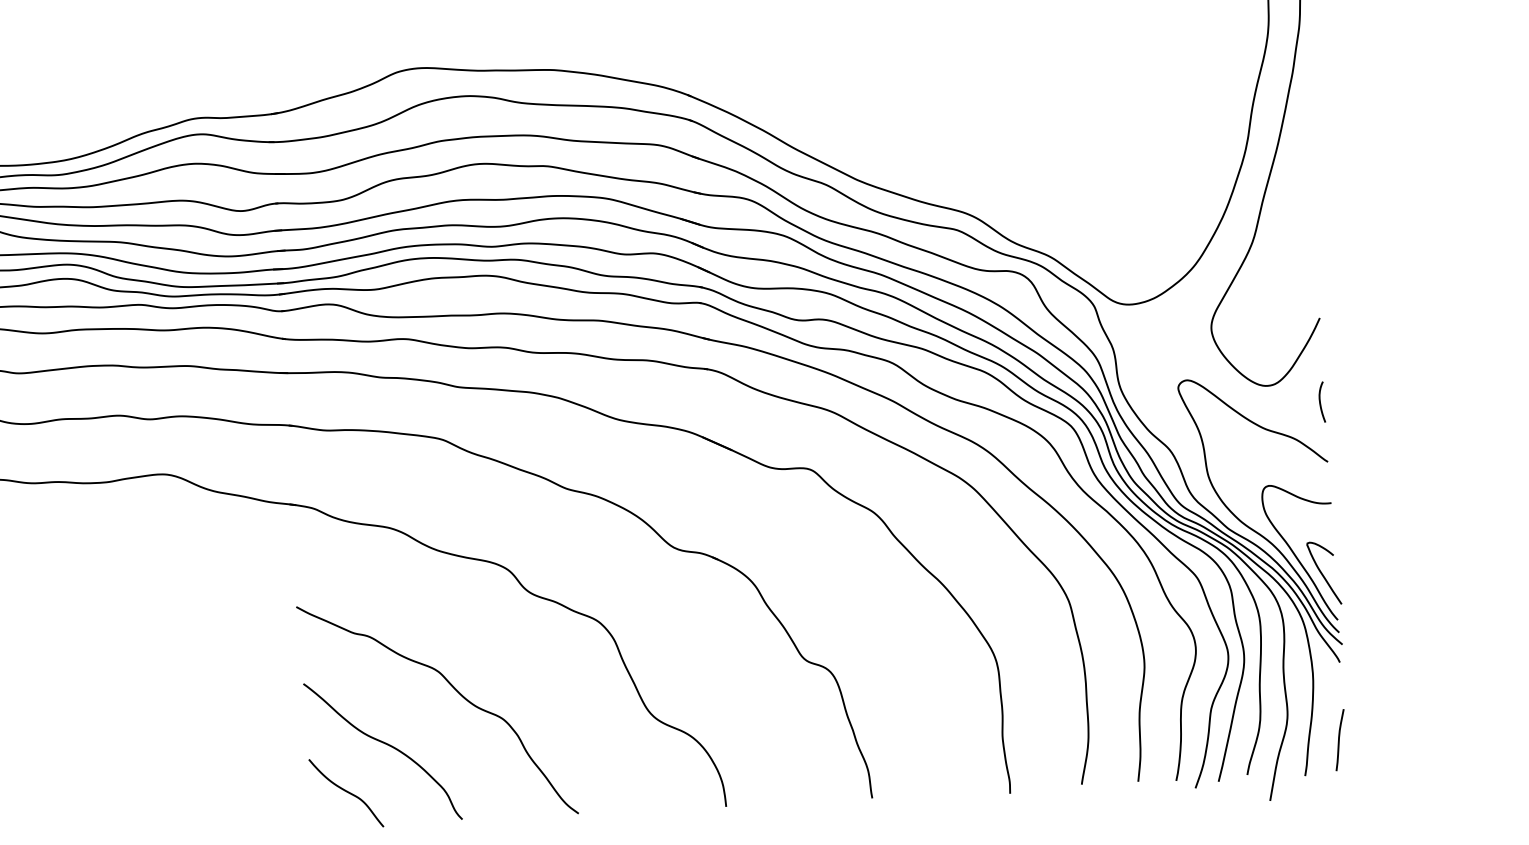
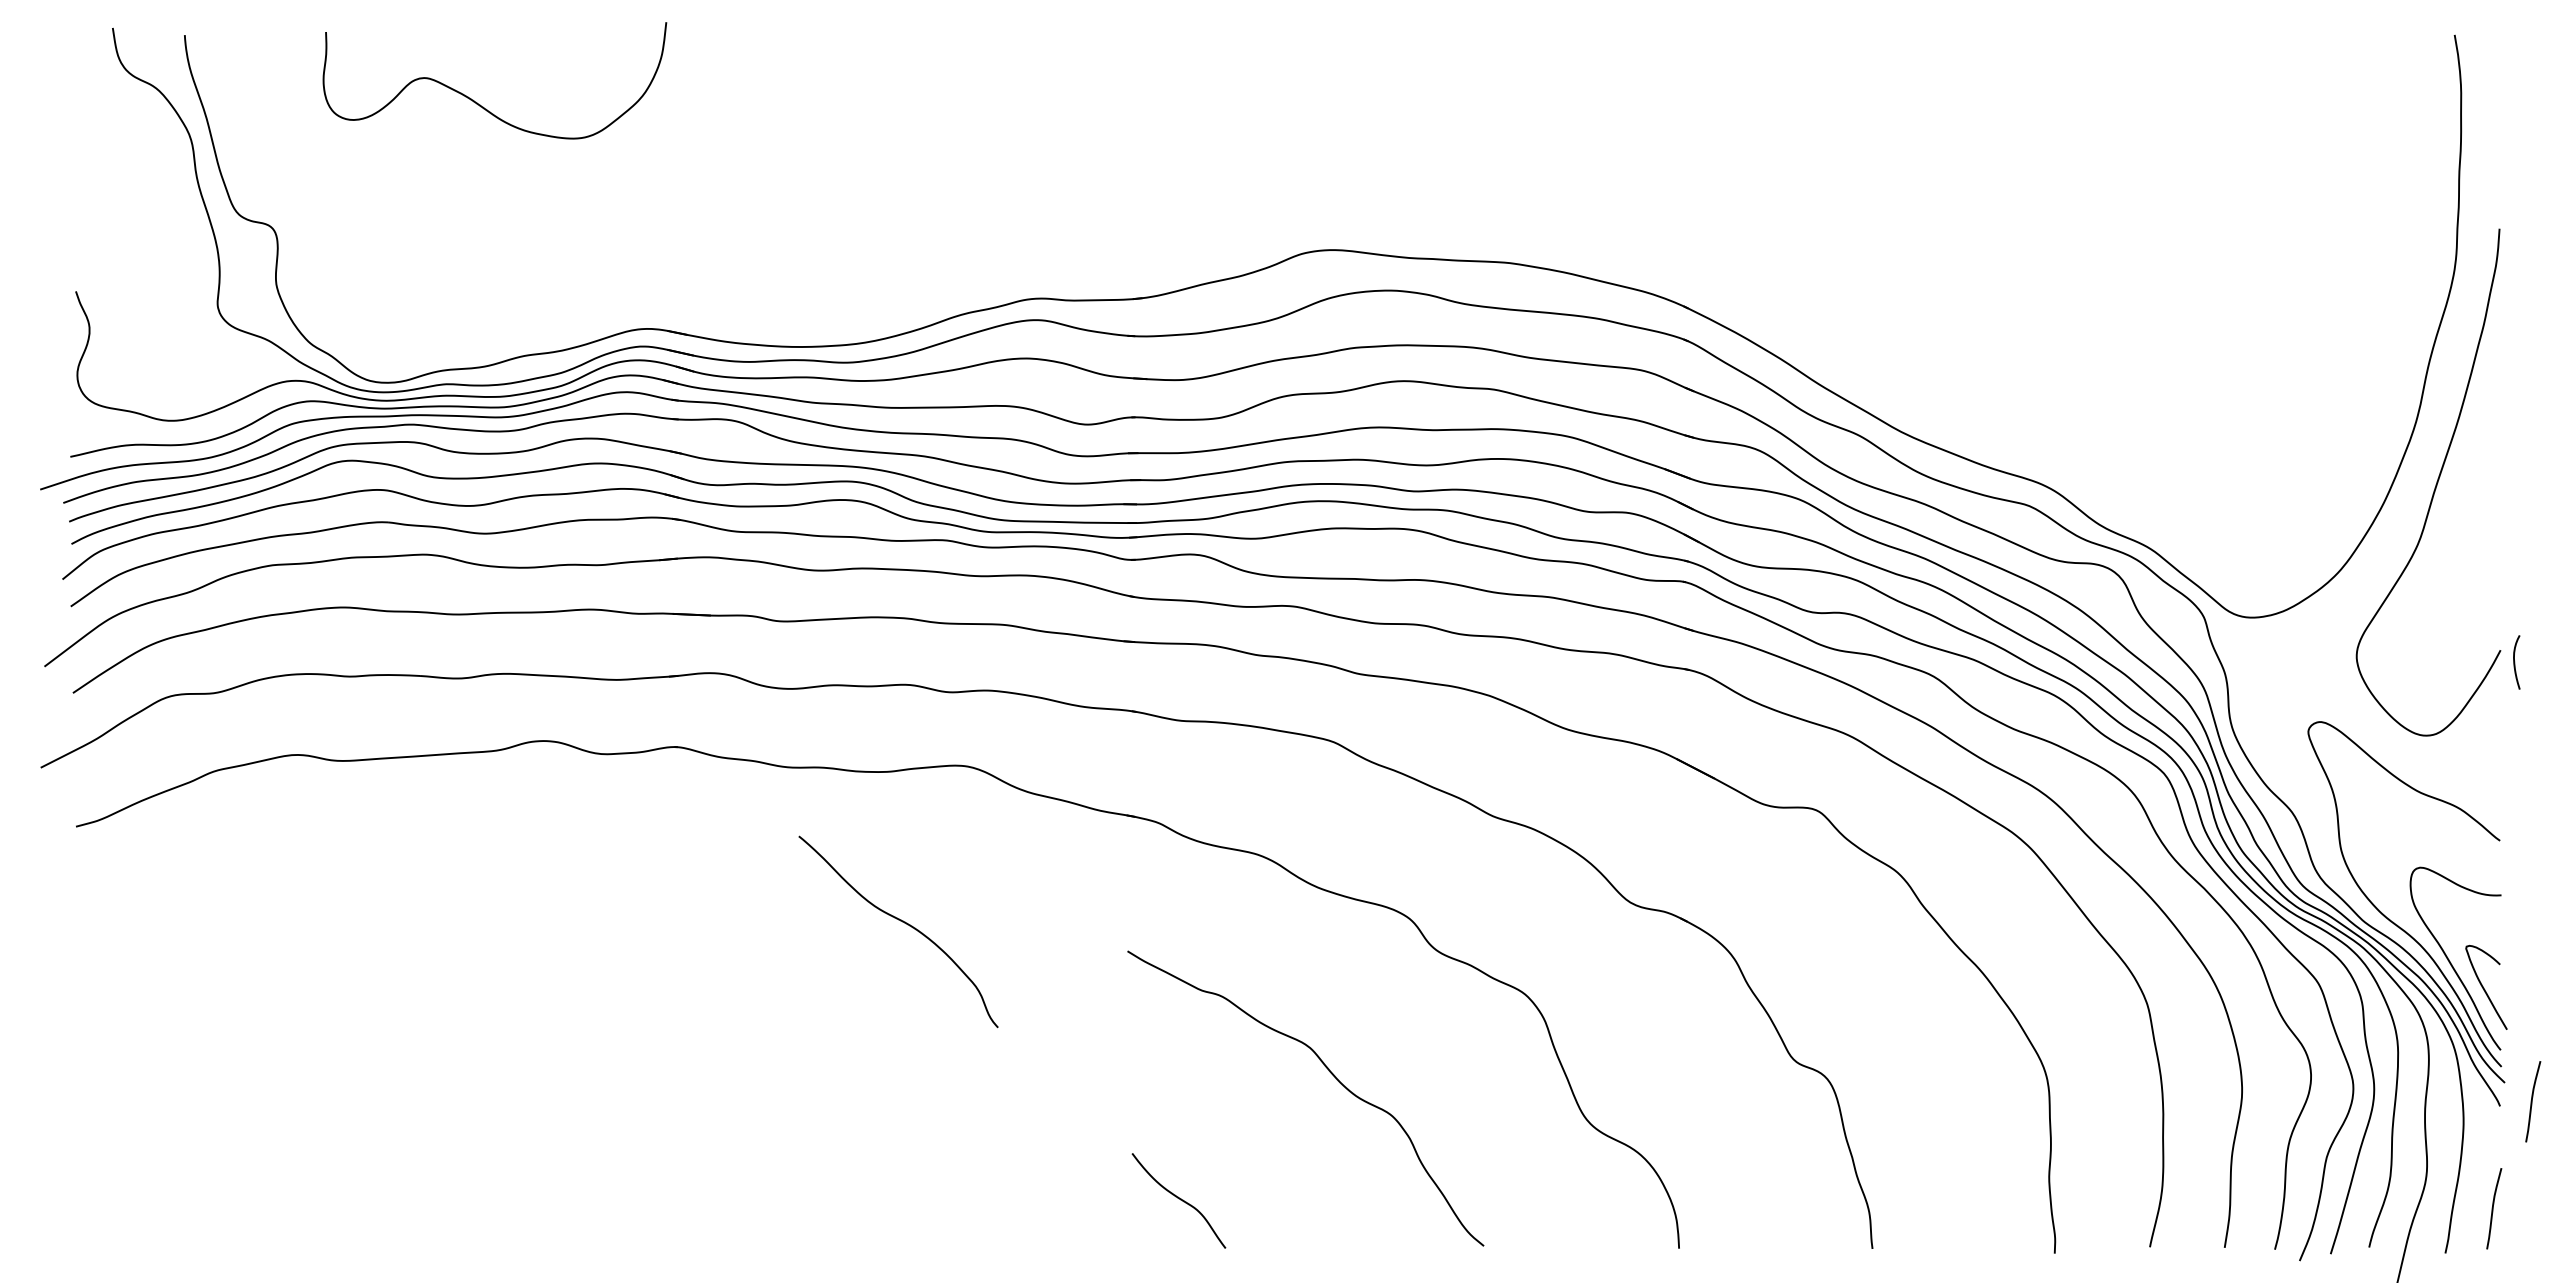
curve: (1320, 402) -> (2515, 662), moved
curve: (1364, 657) -> (2532, 1101), added
curve: (385, 744) -> (902, 922), moved

